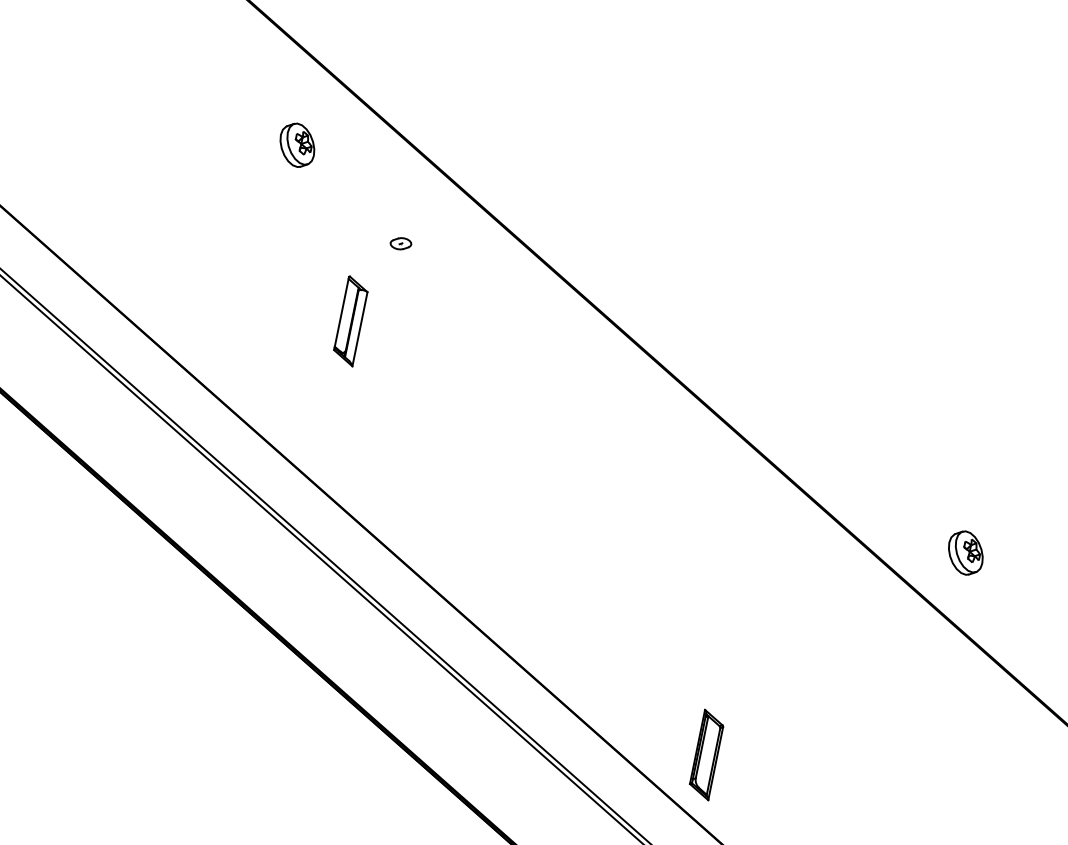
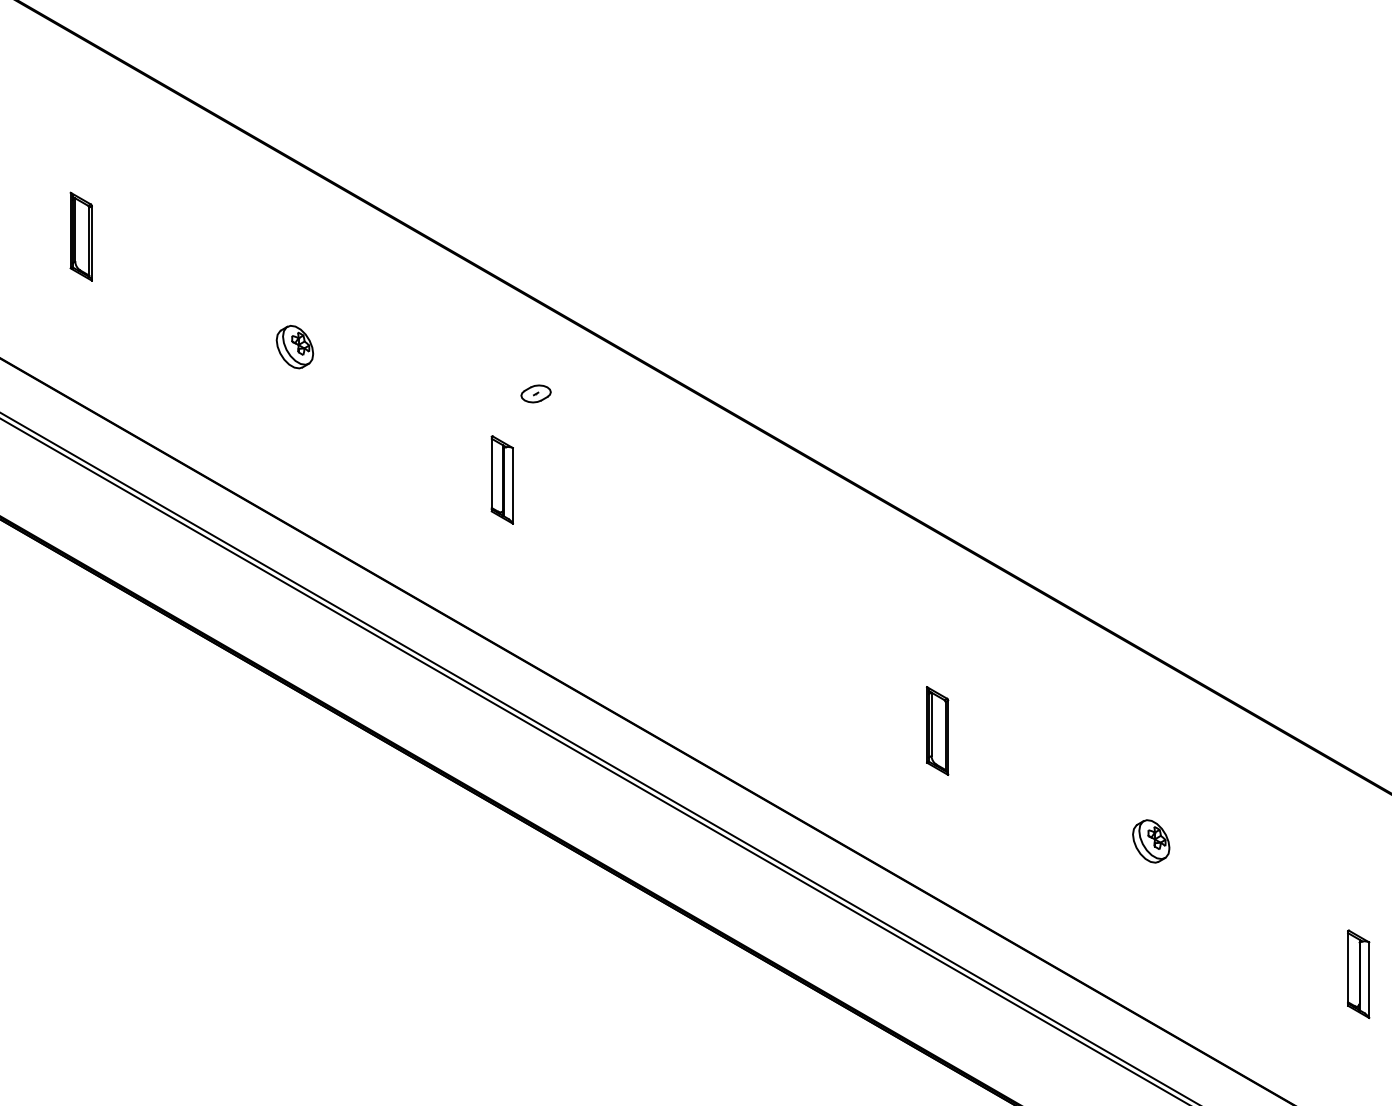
part: (296, 145) -> (294, 347), moved
part: (400, 243) -> (535, 393), size x1.43
part: (966, 553) -> (1151, 841), moved
part: (706, 754) -> (937, 730), moved

